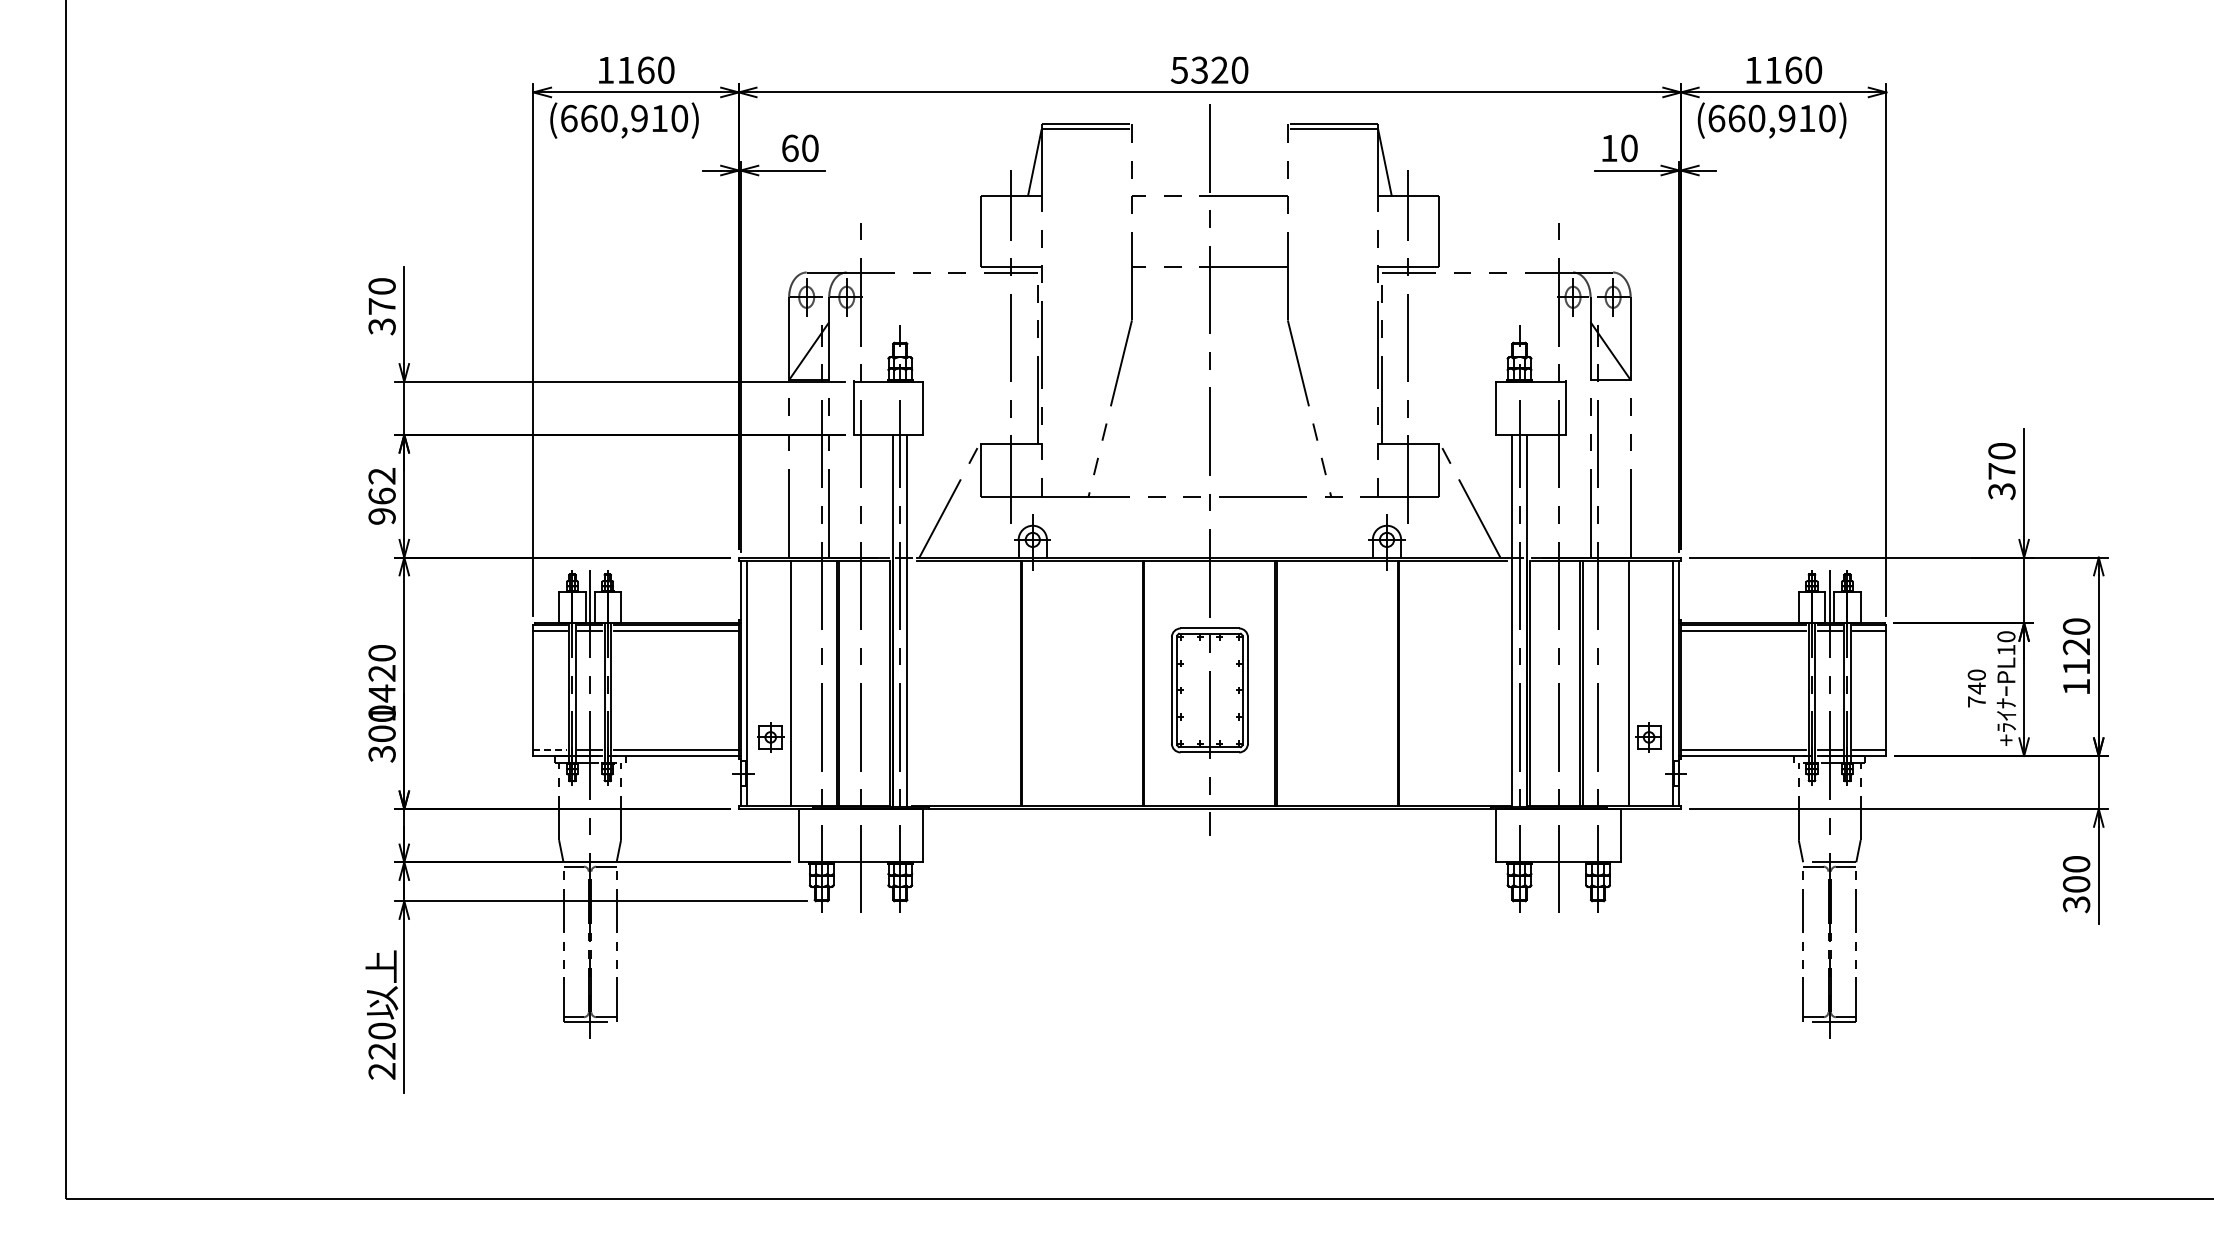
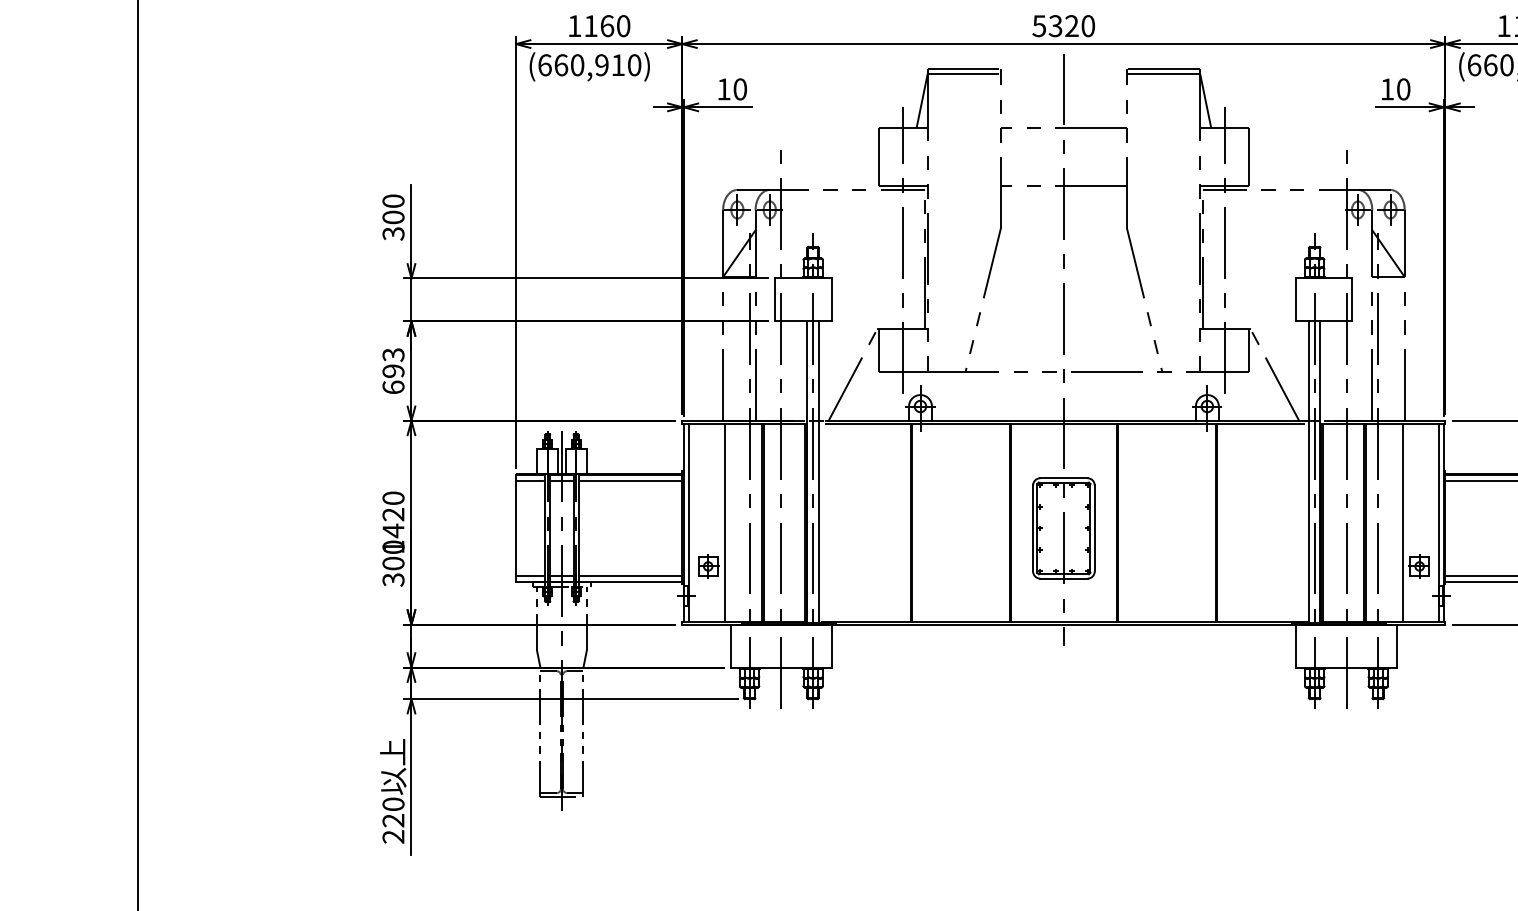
text: (790, 148) -> (724, 89), 60 -> 10
text: (381, 306) -> (393, 217), 370 -> 300
text: (381, 496) -> (393, 371), 962 -> 693
line: (549, 749) -> (529, 576), dashed -> solid

